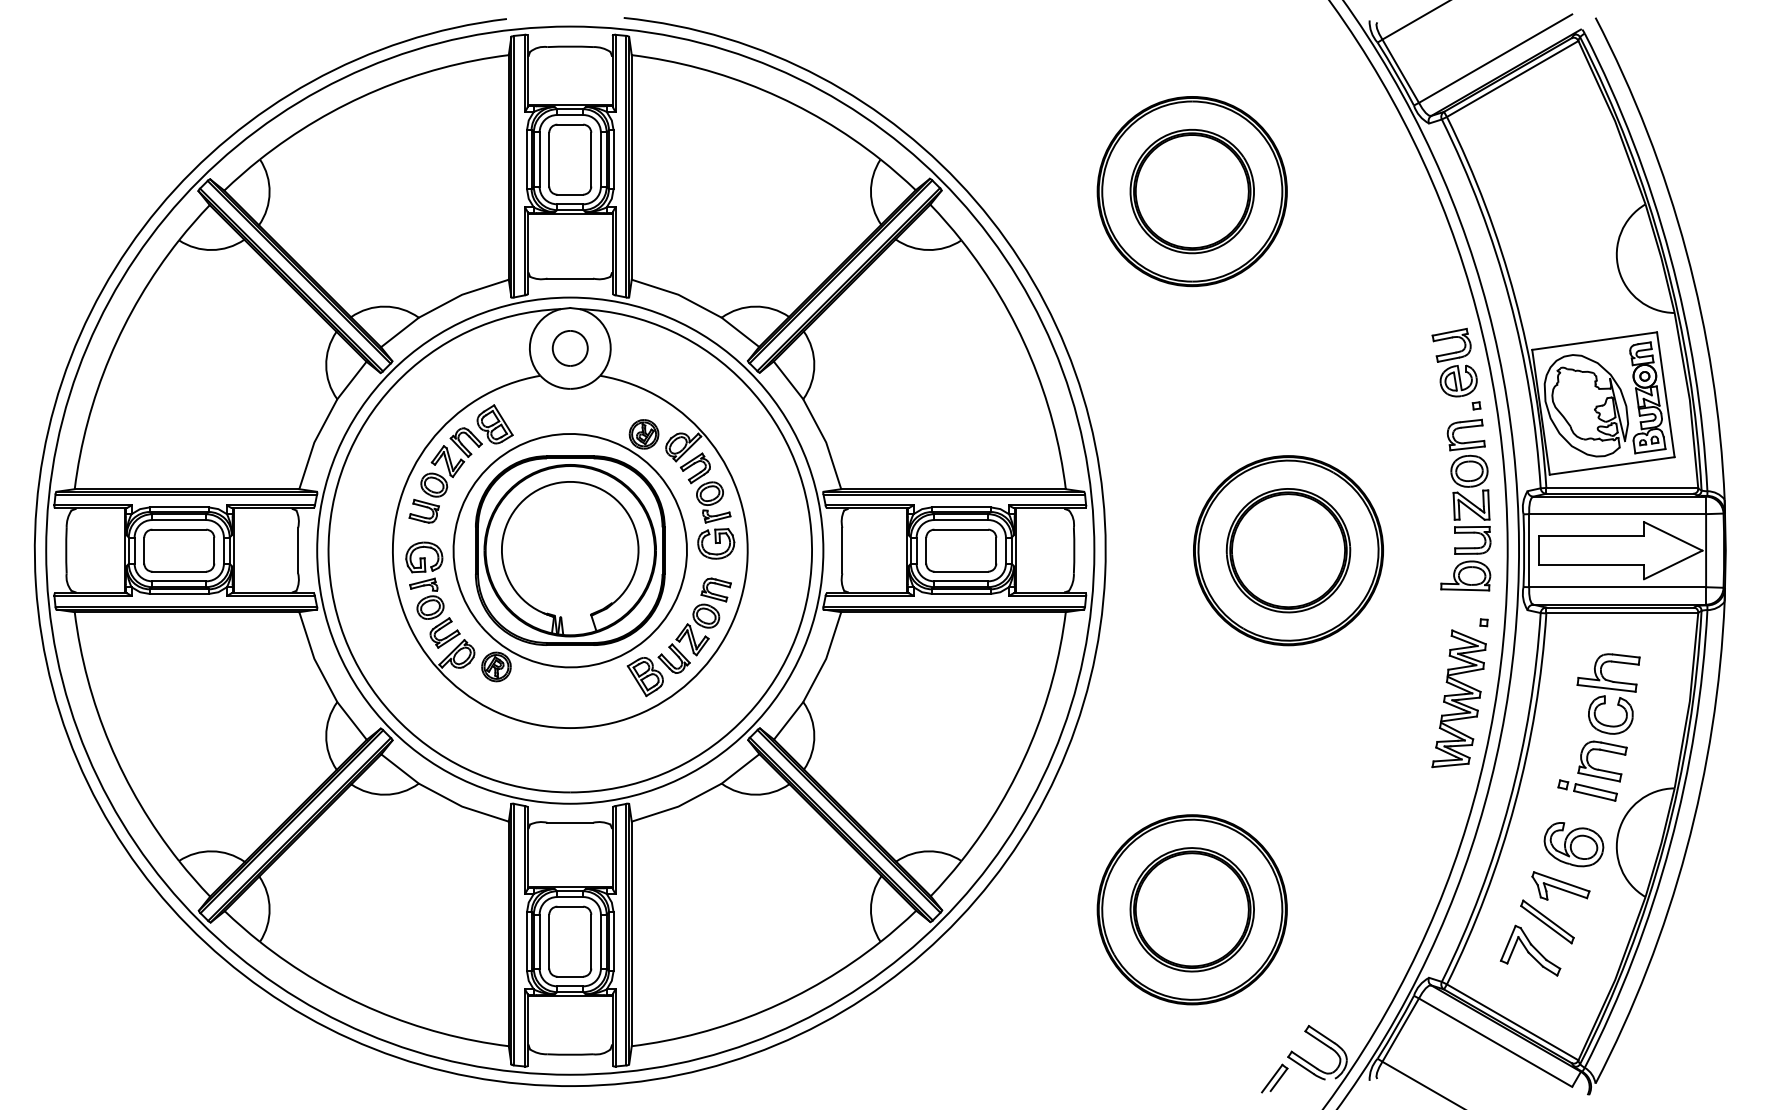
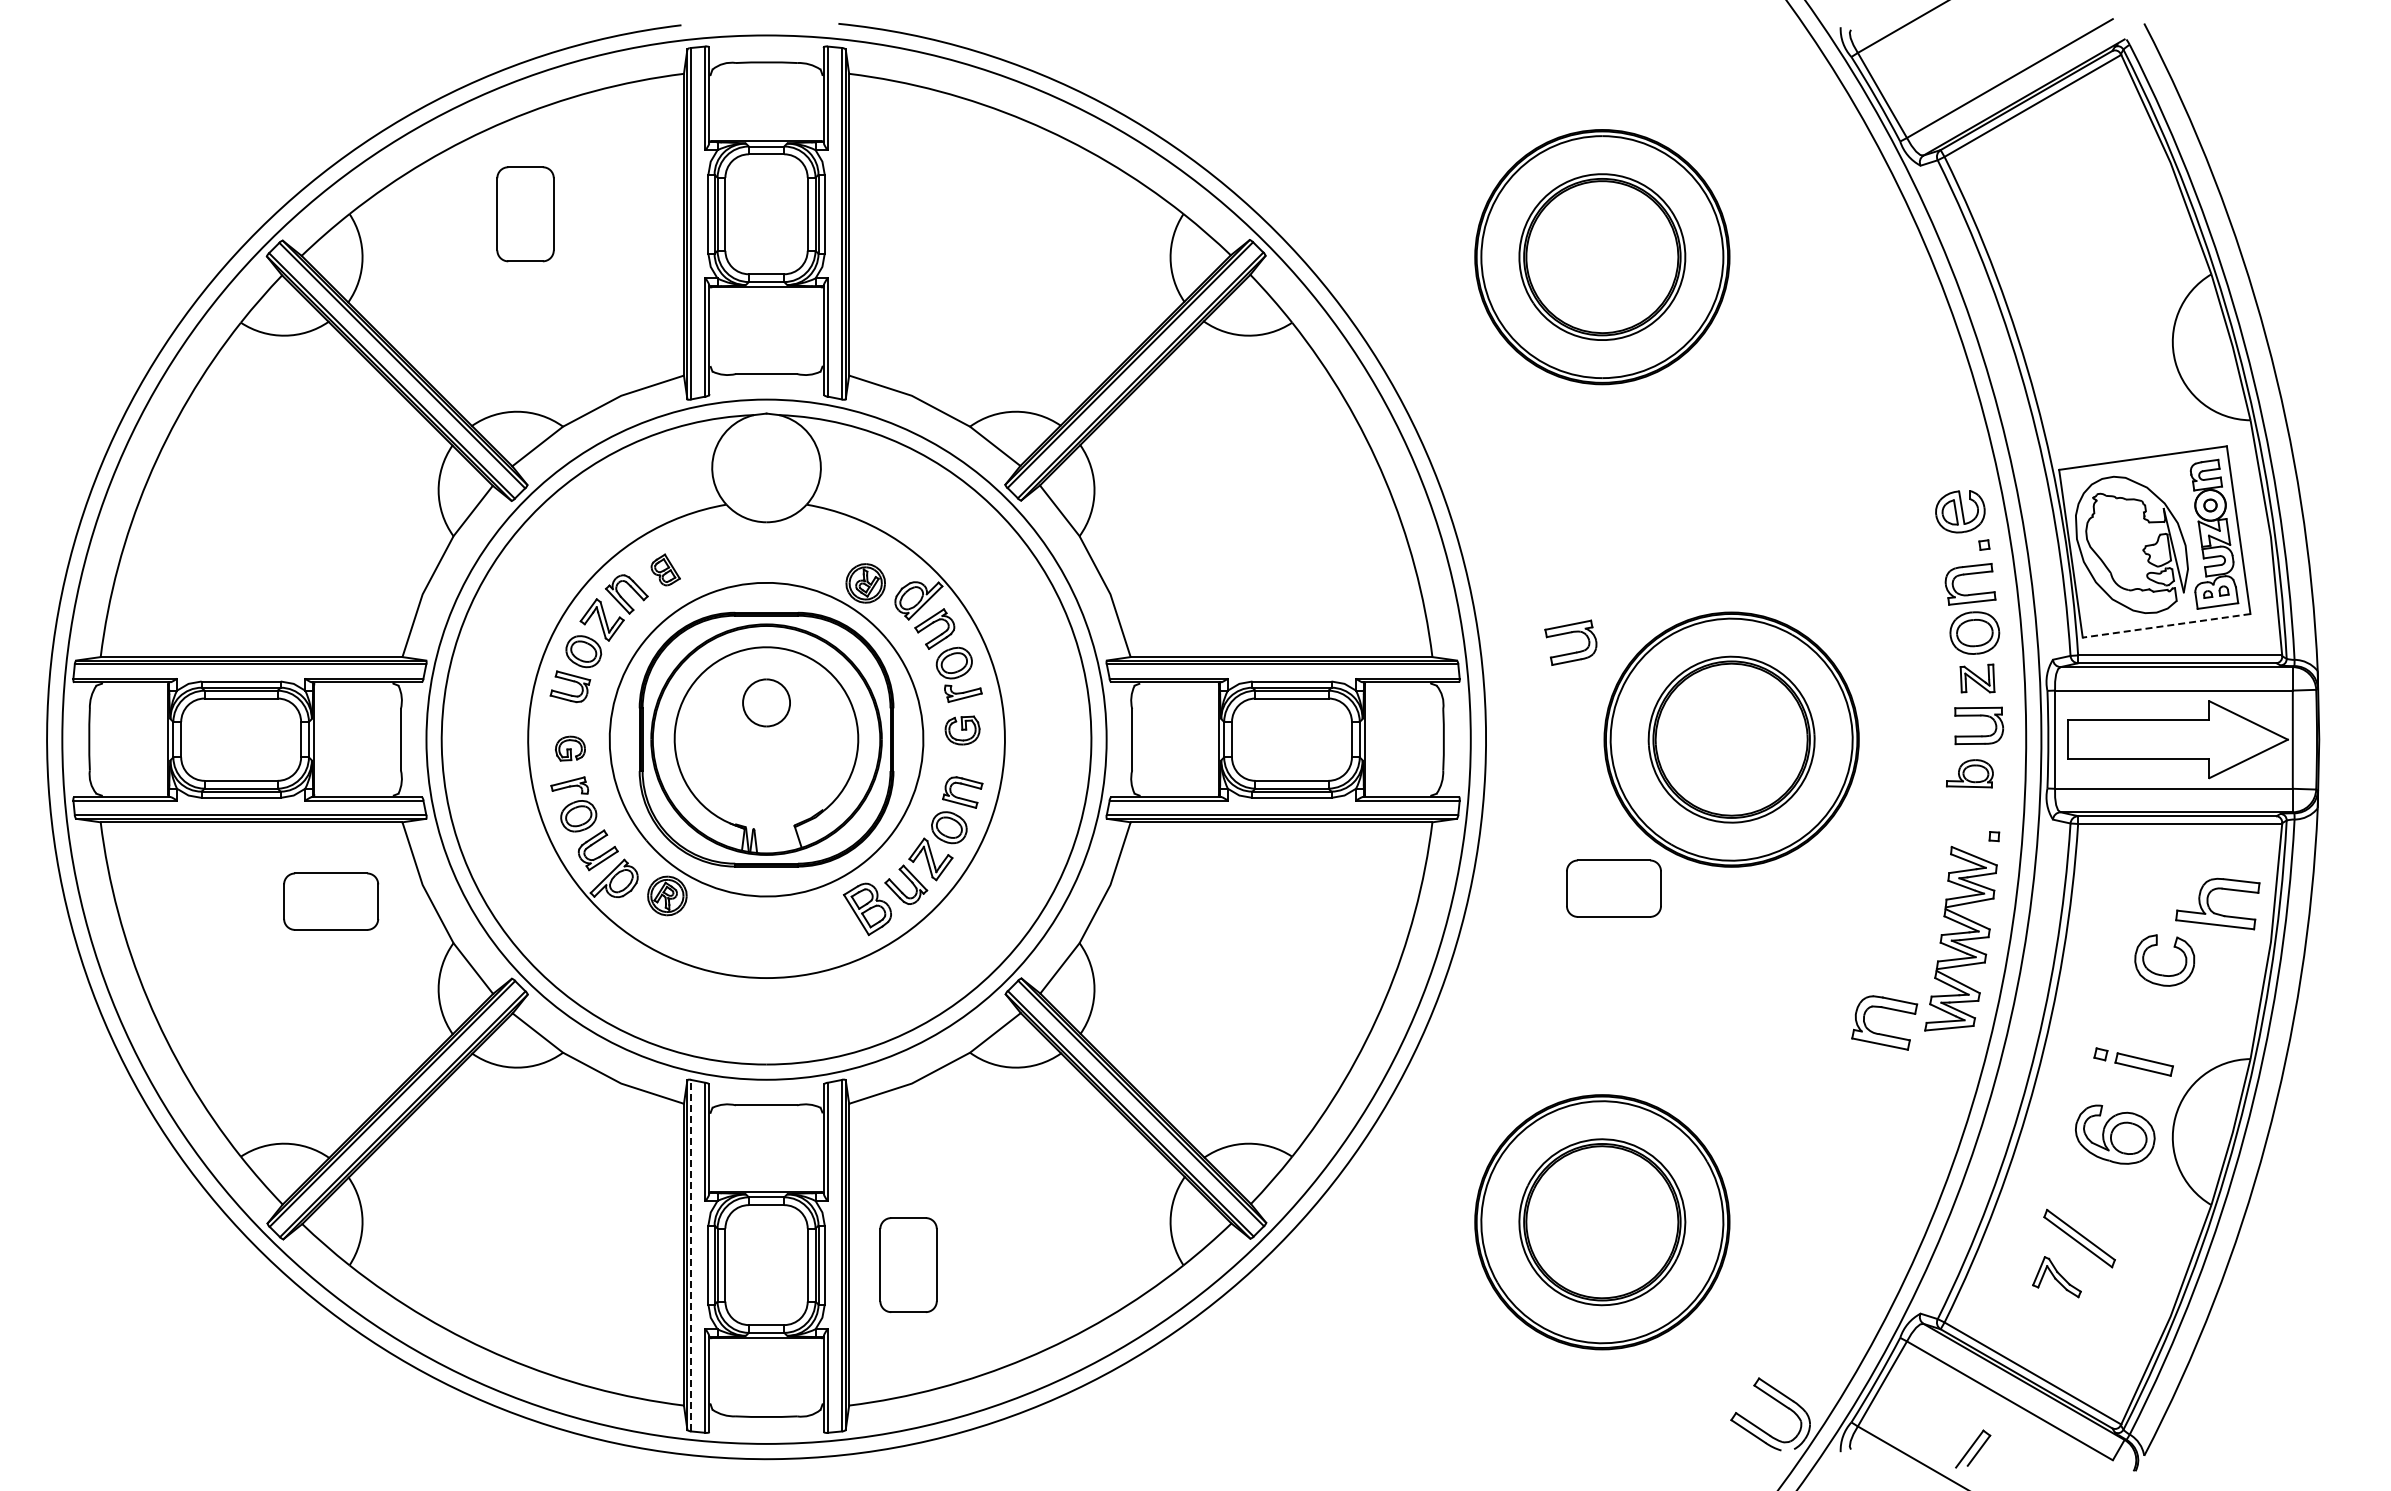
part: (570, 159) -> (525, 214), moved
part: (1448, 339) -> (1566, 634), moved
part: (570, 348) -> (766, 702), moved
part: (495, 424) -> (665, 569), size x0.6
line: (1612, 465) -> (2166, 625), solid -> dashed
part: (1471, 505) -> (1977, 678), size x0.7
part: (716, 543) -> (962, 730), size x0.7
part: (179, 550) -> (331, 901), moved
part: (960, 550) -> (1613, 888), moved
part: (424, 557) -> (570, 748), size x0.6
part: (1465, 575) -> (1969, 773), size x0.7
part: (1602, 674) -> (2209, 905), moved
part: (1600, 769) -> (1882, 1033), moved
part: (1560, 885) -> (2097, 1189), removed
line: (514, 934) -> (691, 1255), solid -> dashed
part: (570, 941) -> (908, 1264), moved
part: (1530, 950) -> (2056, 1276), size x0.6
part: (1274, 1078) -> (1973, 1448), moved

